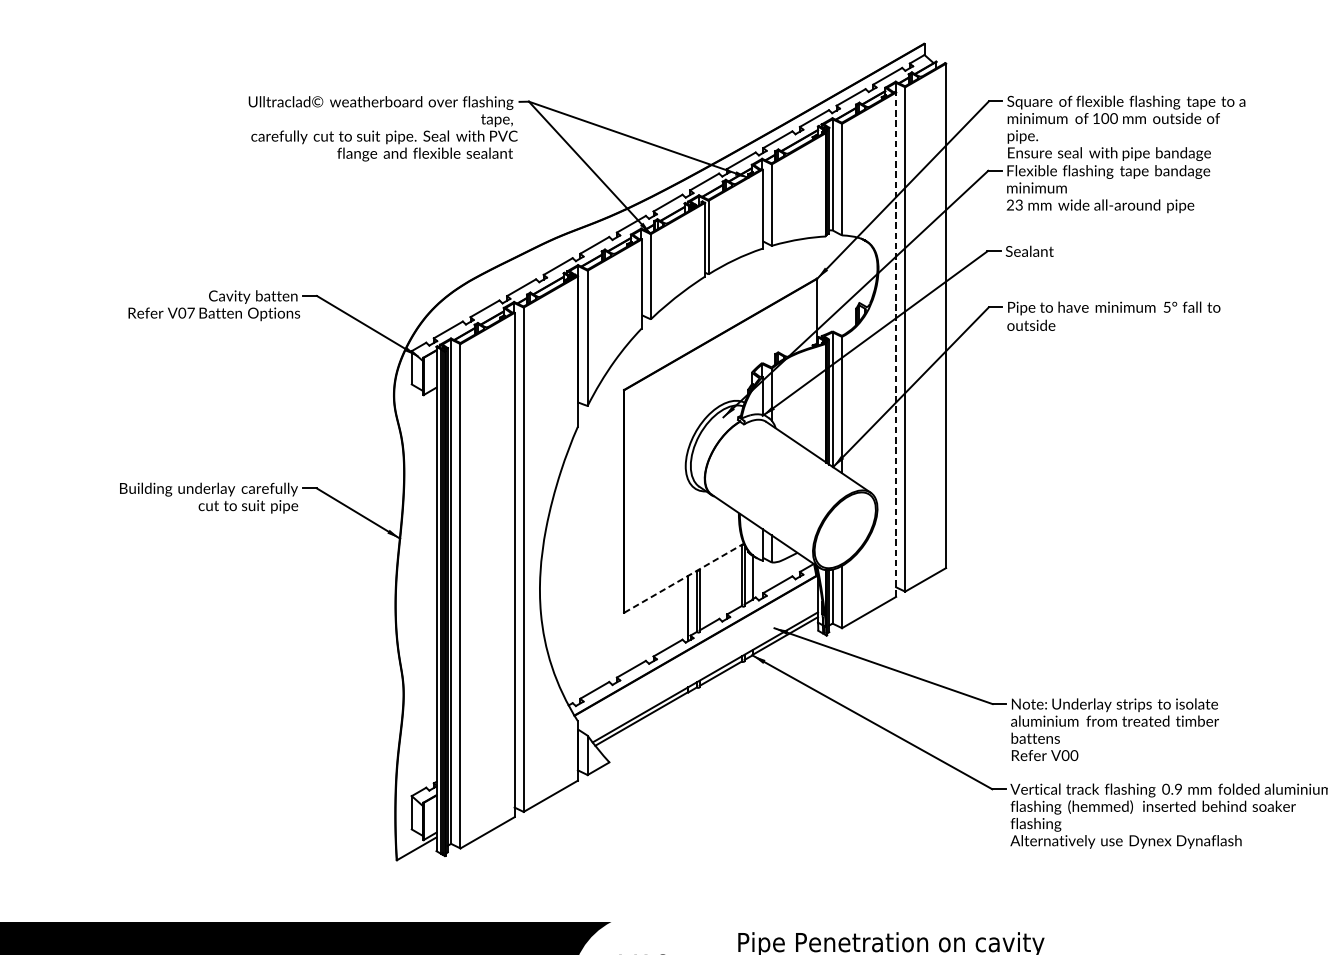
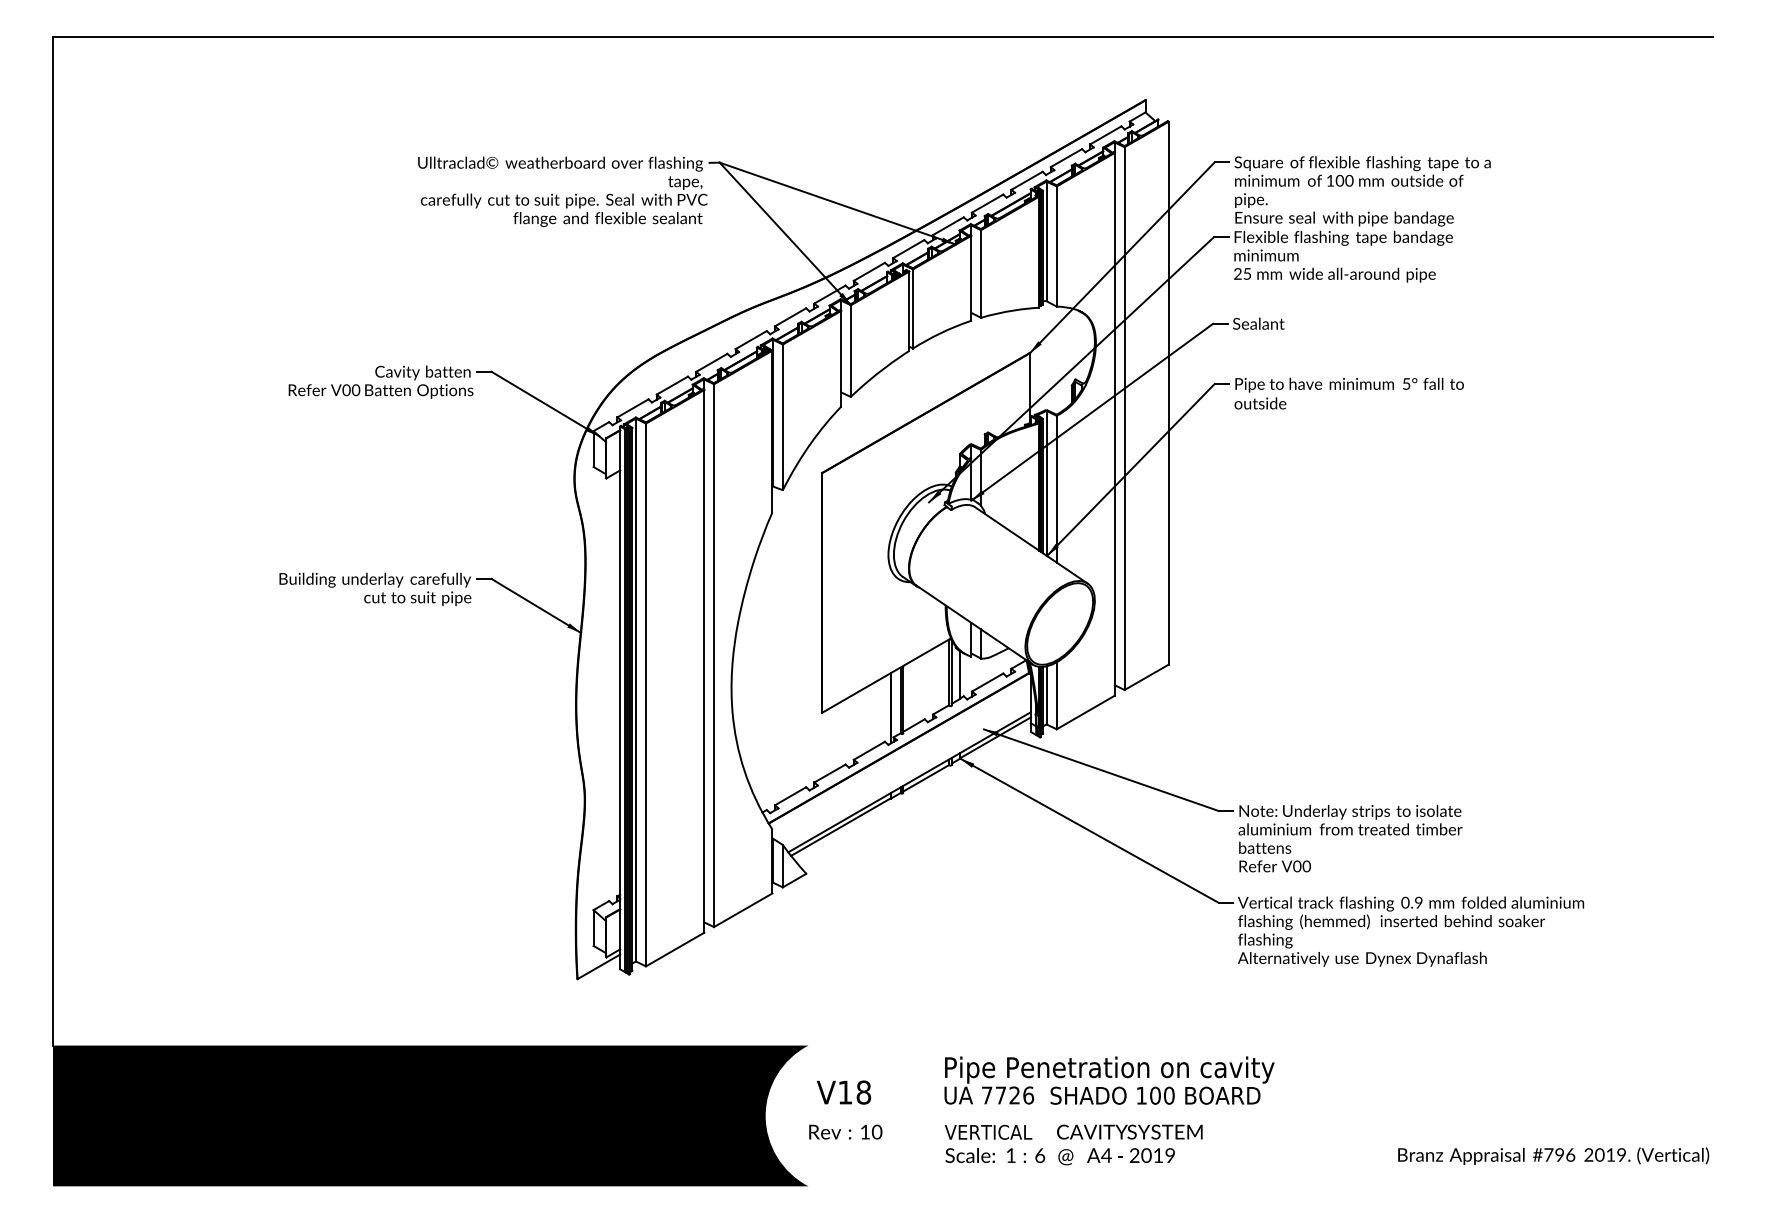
text: (1019, 204) -> (1247, 273), 23 -> 25
text: (190, 313) -> (355, 390), V07 -> V00
line: (895, 344) -> (1114, 423), dashed -> solid
line: (684, 578) -> (887, 675), dashed -> solid

